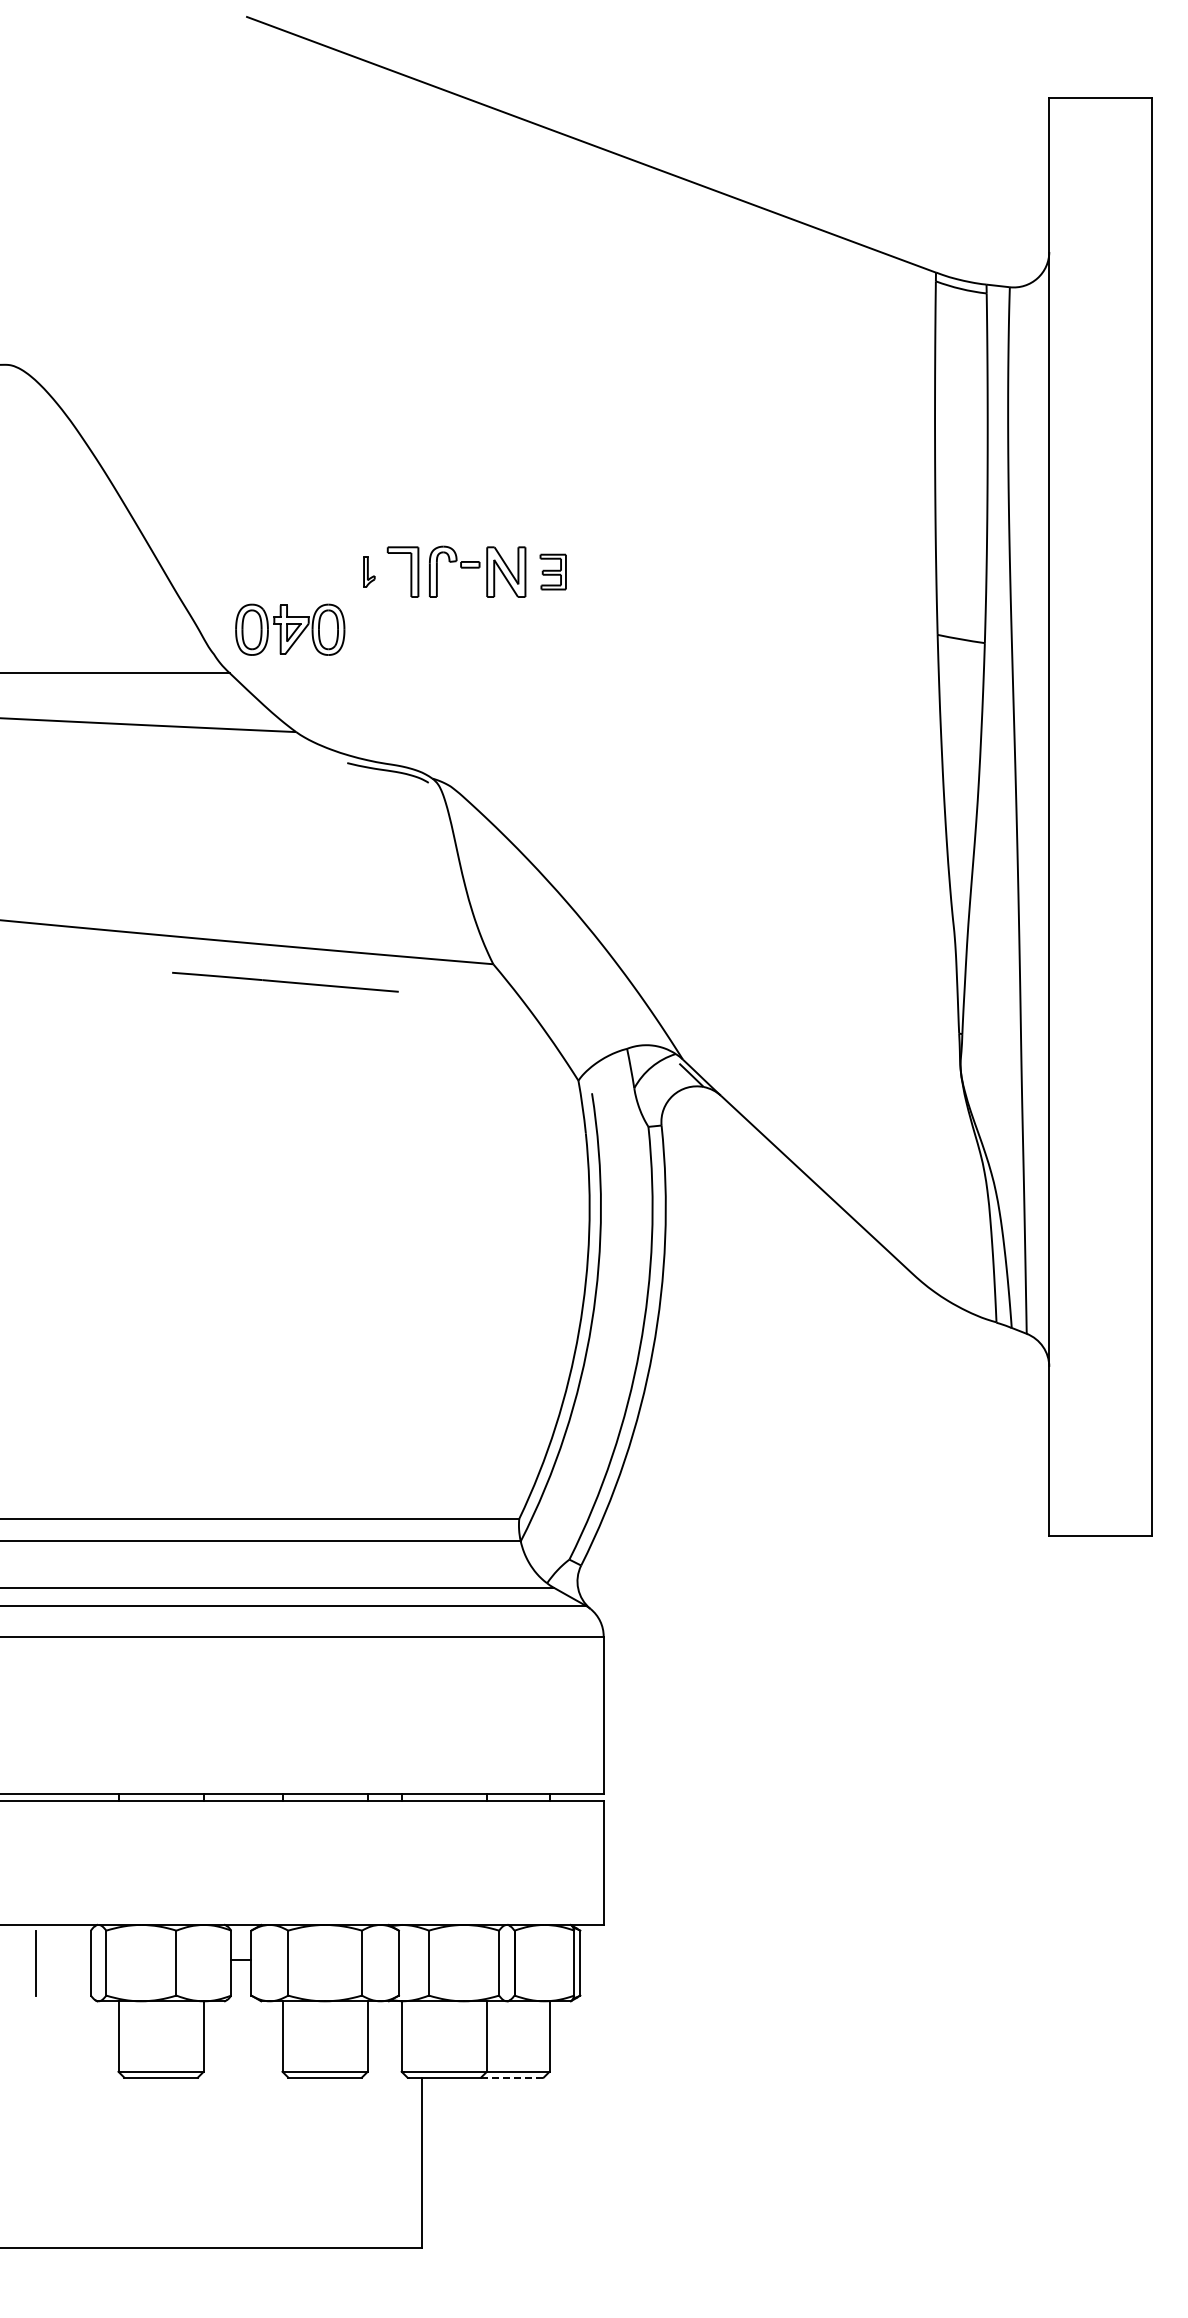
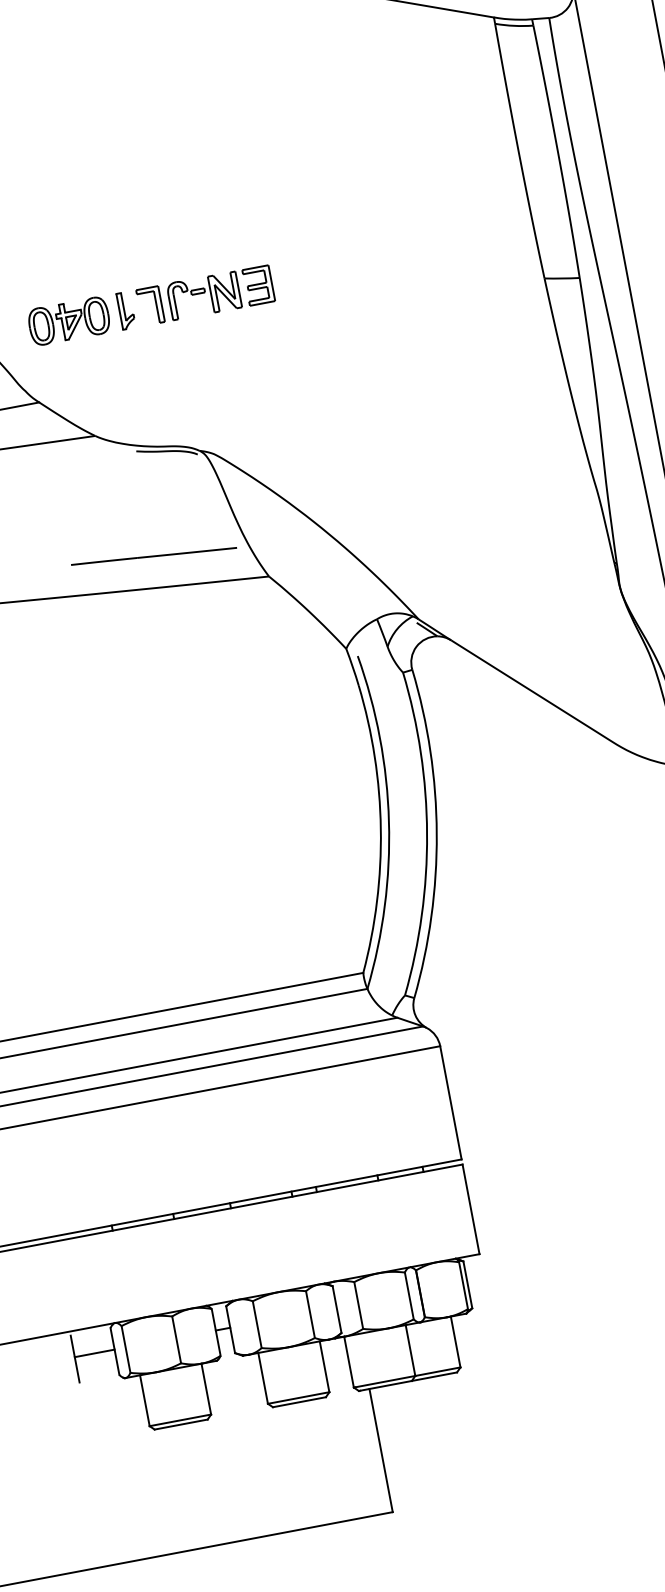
part: (369, 571) -> (126, 310), size x1.67
part: (553, 571) -> (258, 285), size x1.43
part: (290, 629) -> (69, 320), moved
line: (285, 981) -> (154, 555), moved
line: (62, 1960) -> (94, 1353), added
line: (512, 2077) -> (434, 1376), dashed -> solid

